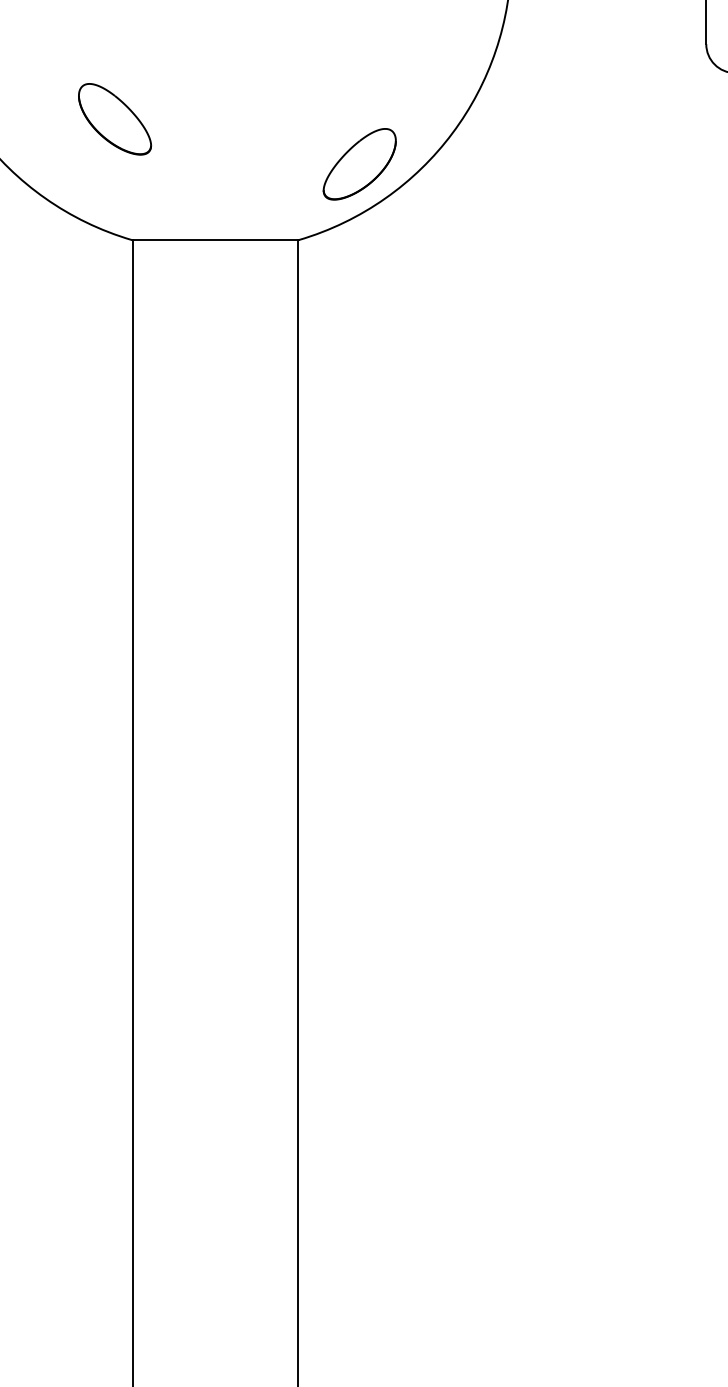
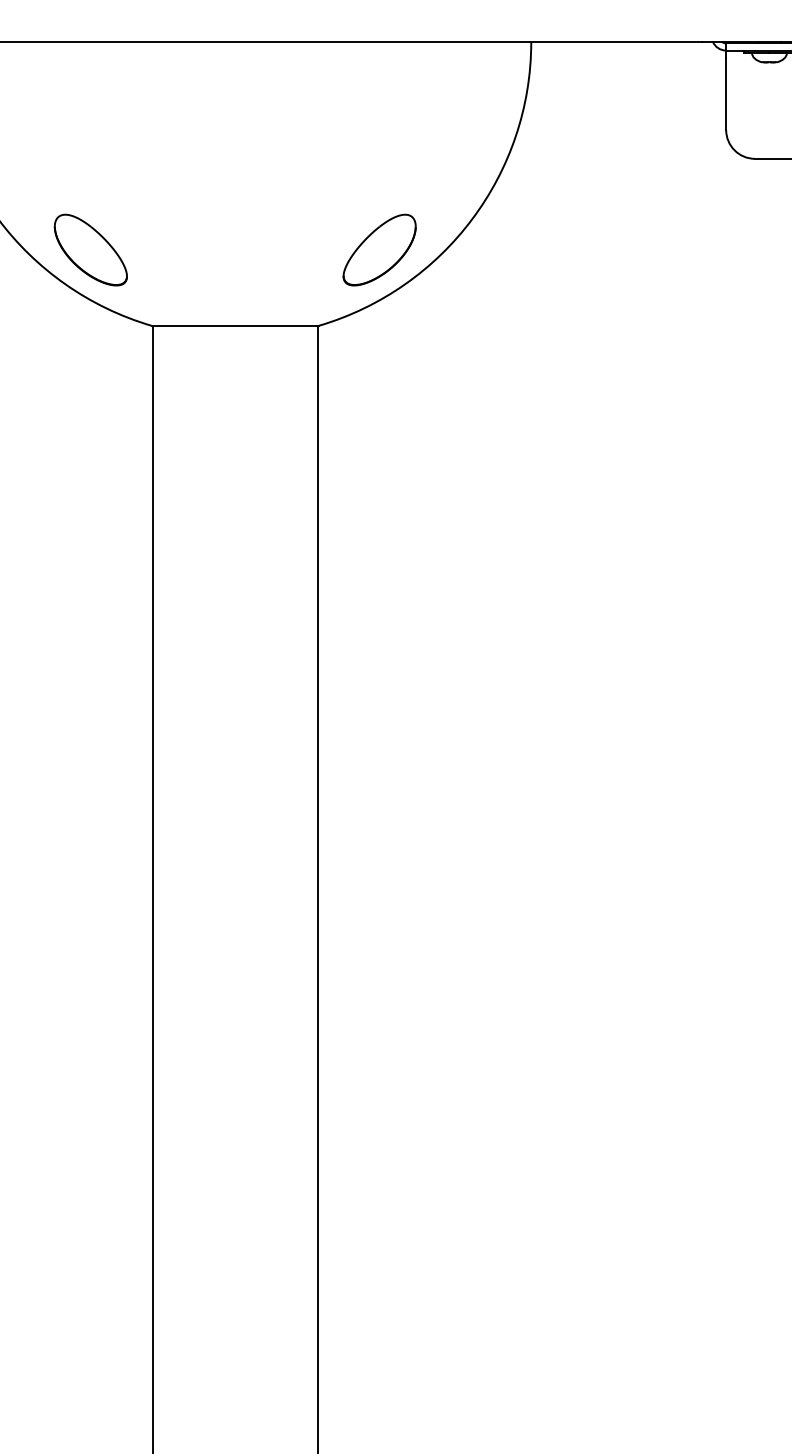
part: (114, 118) -> (90, 249), moved

